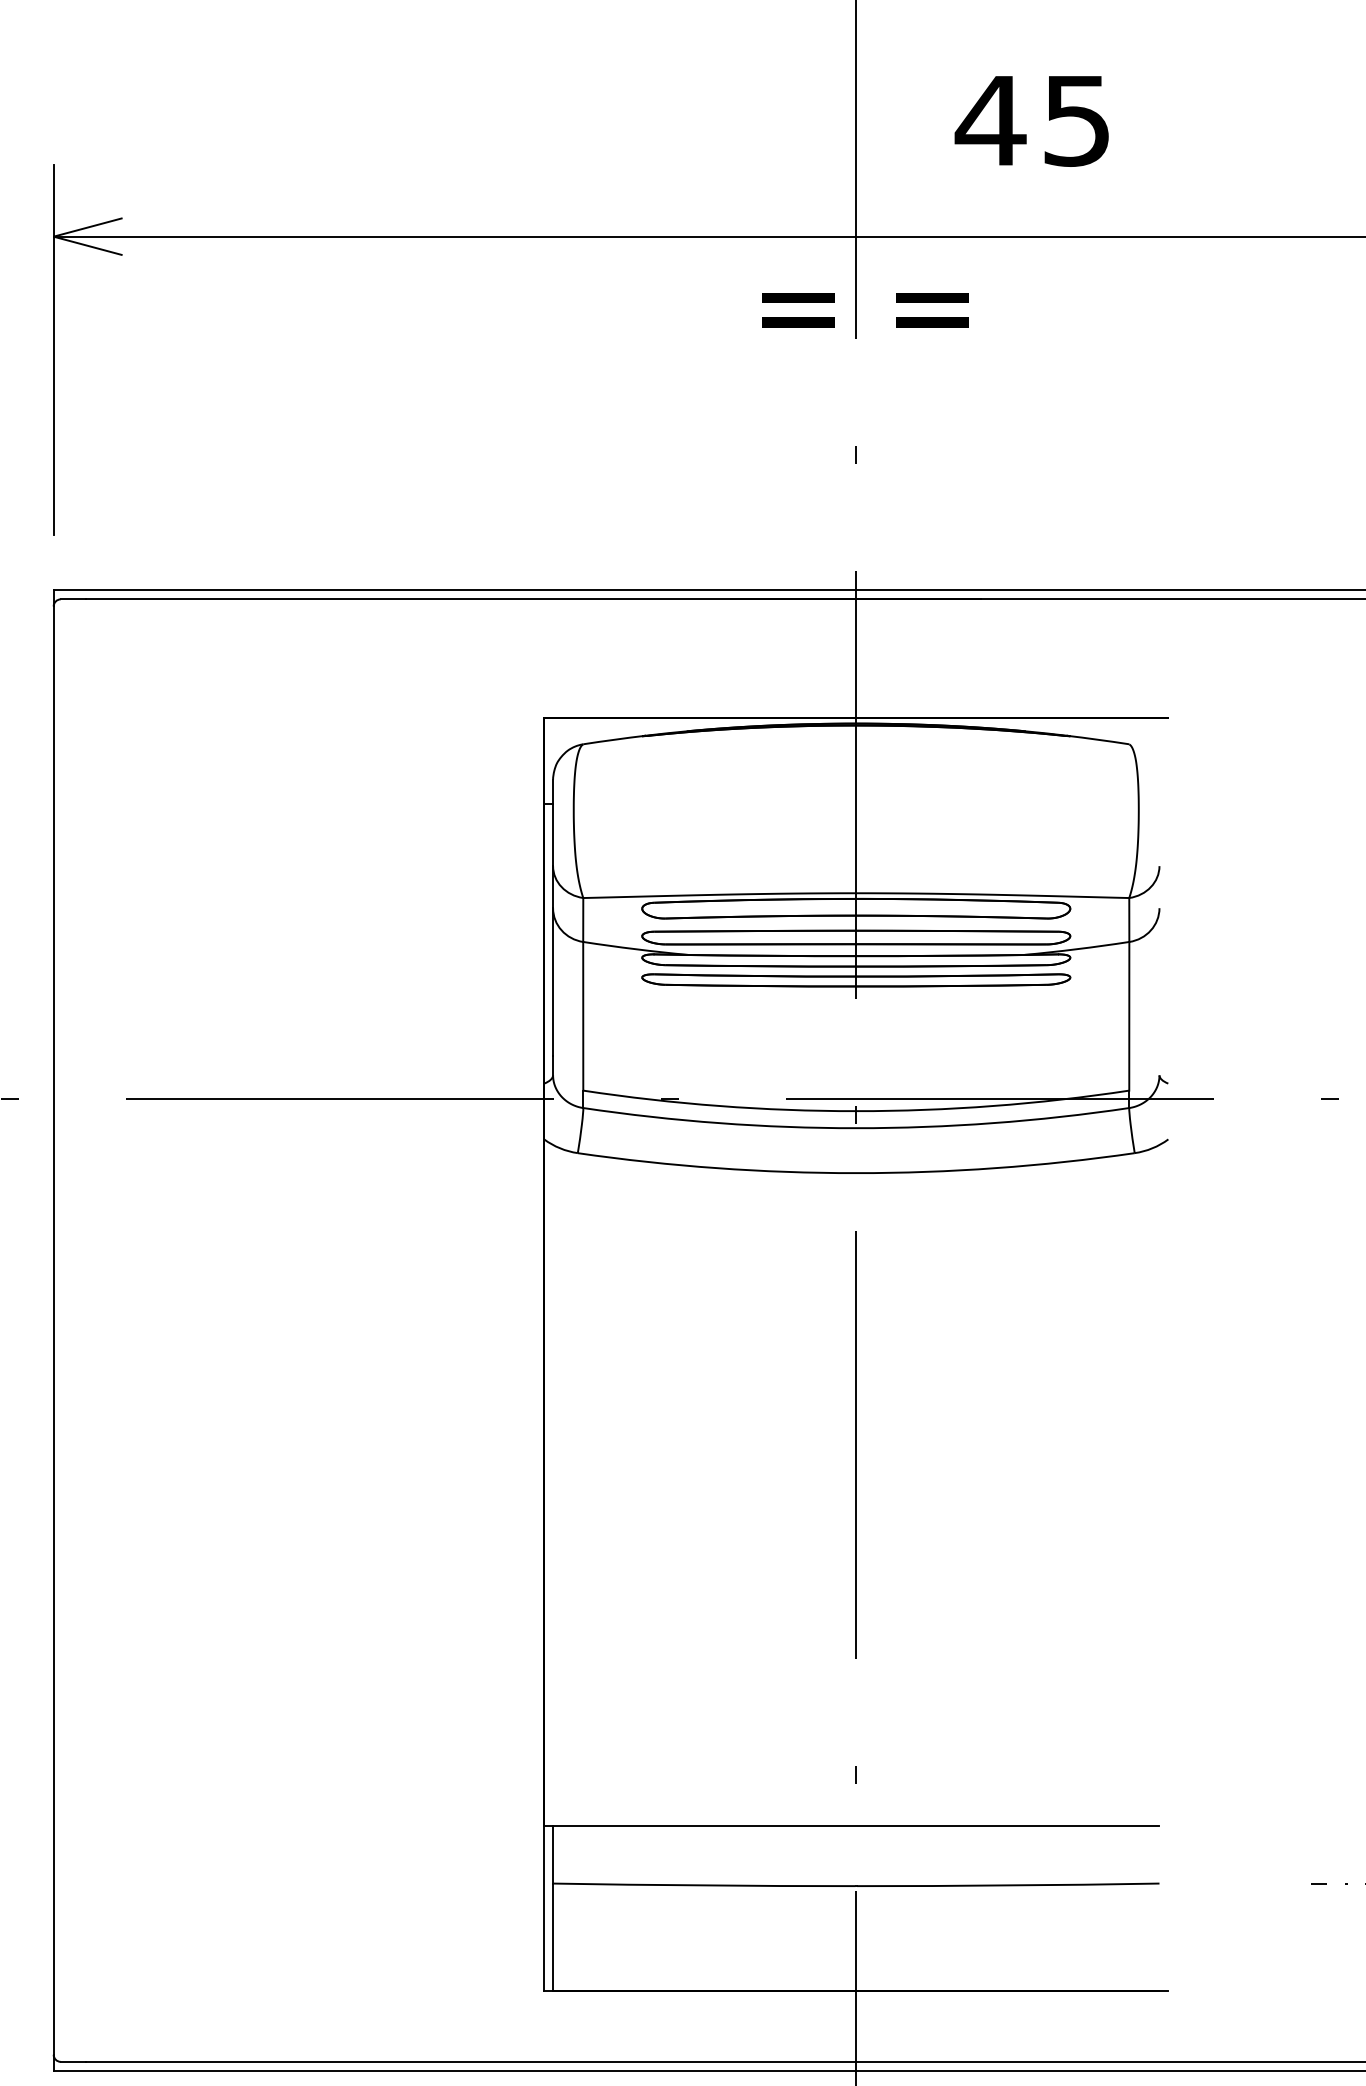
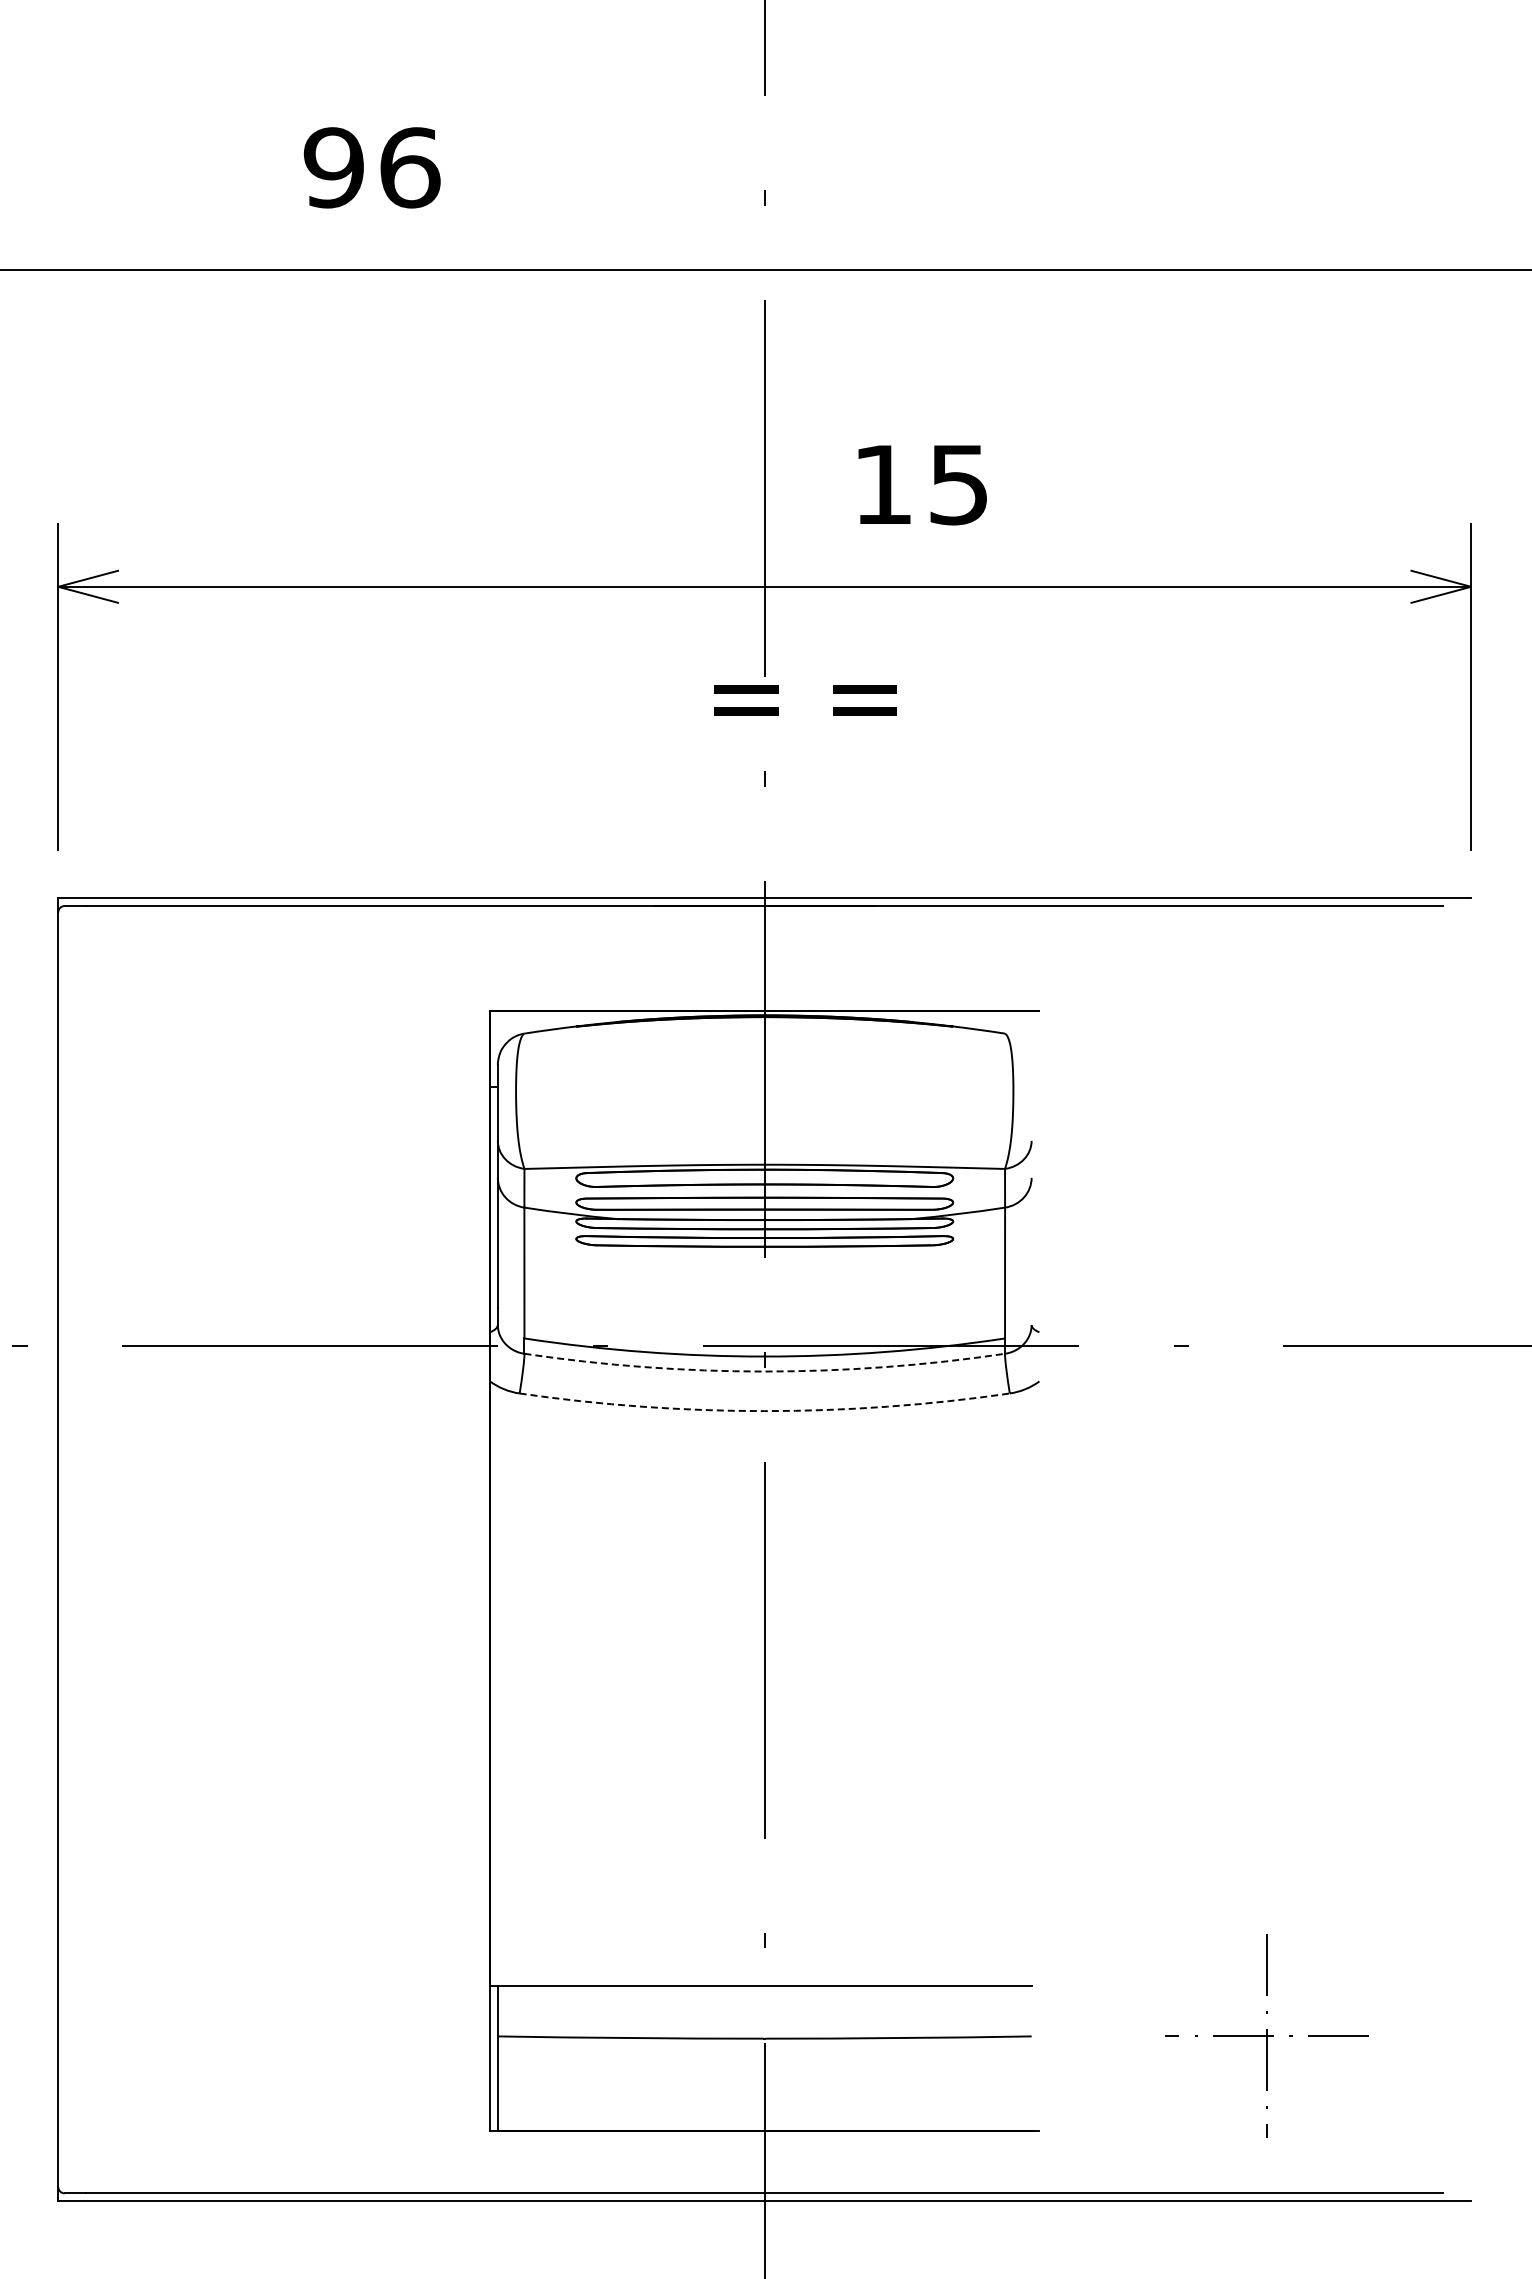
text: (990, 120) -> (882, 484), 45 -> 15
text: (865, 310) -> (805, 700), moved
arc: (856, 1128) -> (764, 1371), solid -> dashed
arc: (856, 1173) -> (764, 1411), solid -> dashed

